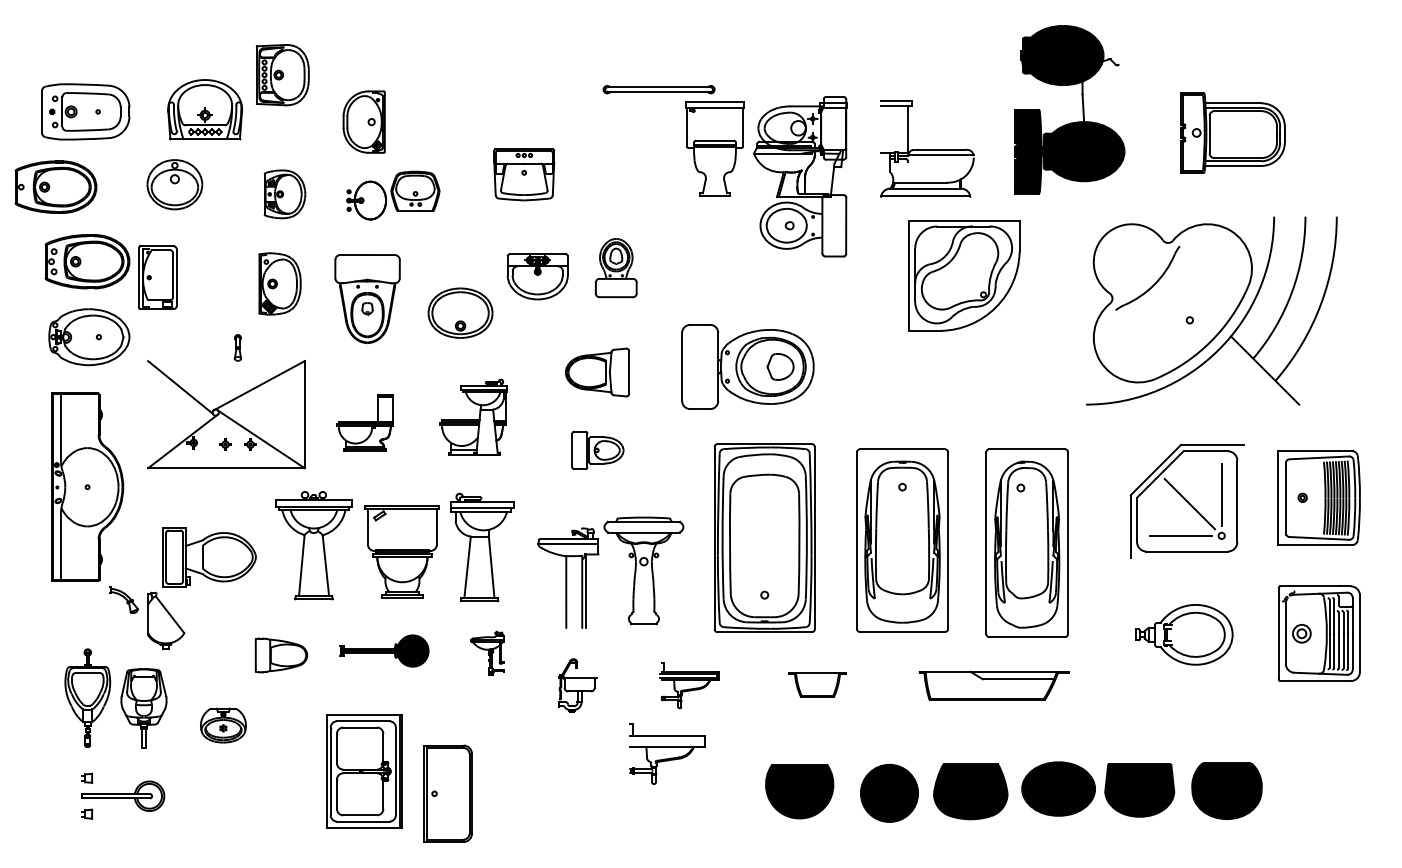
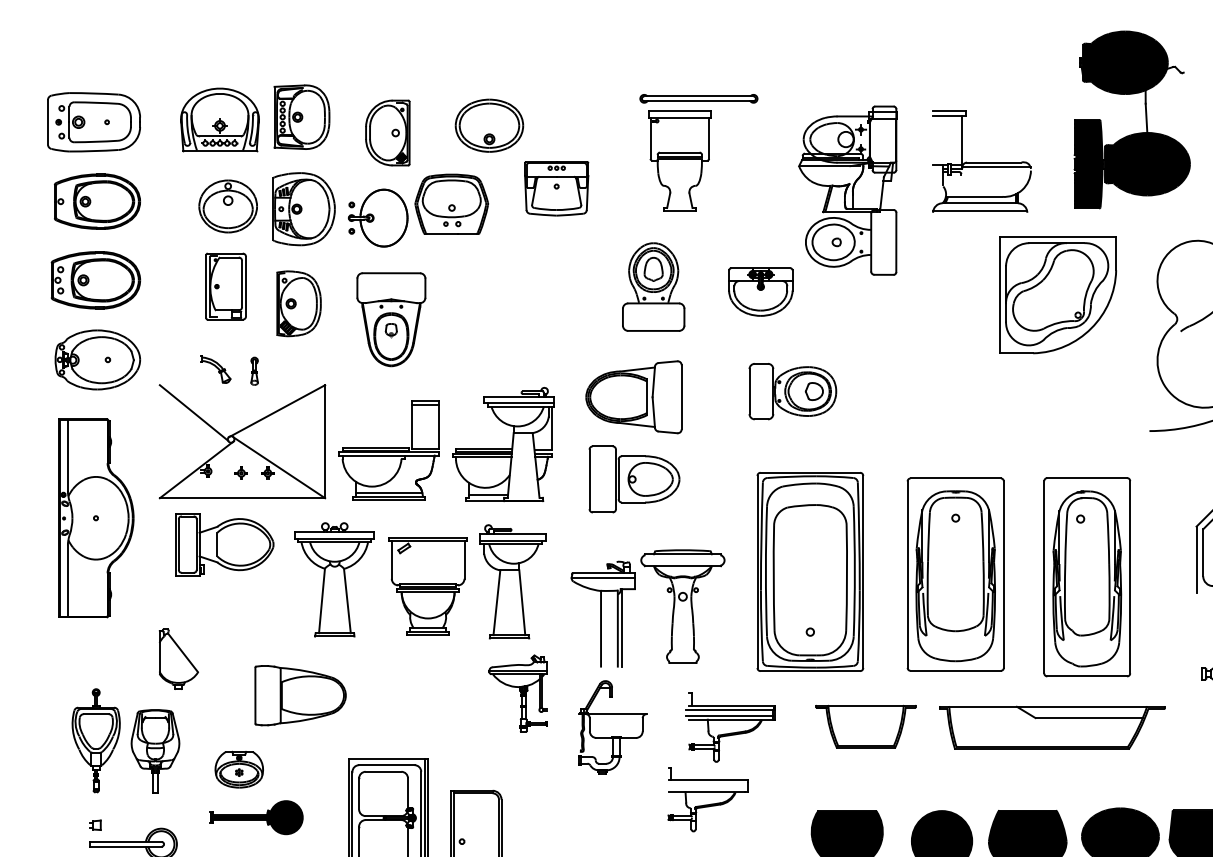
part: (282, 75) -> (301, 117), moved
part: (714, 148) -> (679, 160), moved
part: (174, 184) -> (227, 206), moved
part: (55, 186) -> (96, 200), moved
part: (284, 194) -> (303, 209), size x1.43
part: (393, 195) -> (418, 210), size x1.43
part: (616, 267) -> (653, 286), size x1.43
part: (964, 275) -> (1058, 294), moved
part: (537, 276) -> (760, 291), moved
part: (157, 277) -> (225, 286), moved
part: (460, 312) -> (489, 125), moved
part: (748, 367) -> (793, 391), size x0.62
part: (597, 372) -> (633, 397), size x1.43
part: (473, 416) -> (503, 443), size x1.43
part: (364, 422) -> (388, 449), size x1.67
part: (597, 450) -> (633, 479), size x1.67
part: (209, 557) -> (224, 544), moved
part: (124, 599) -> (216, 368), moved
part: (384, 650) -> (256, 817), moved
part: (487, 653) -> (517, 693), size x1.67
part: (281, 655) -> (300, 695), size x1.67
part: (817, 684) -> (866, 726), size x1.67
part: (577, 685) -> (612, 727), size x1.67
part: (689, 685) -> (731, 727), size x1.43
part: (993, 685) -> (1051, 727), size x1.43

